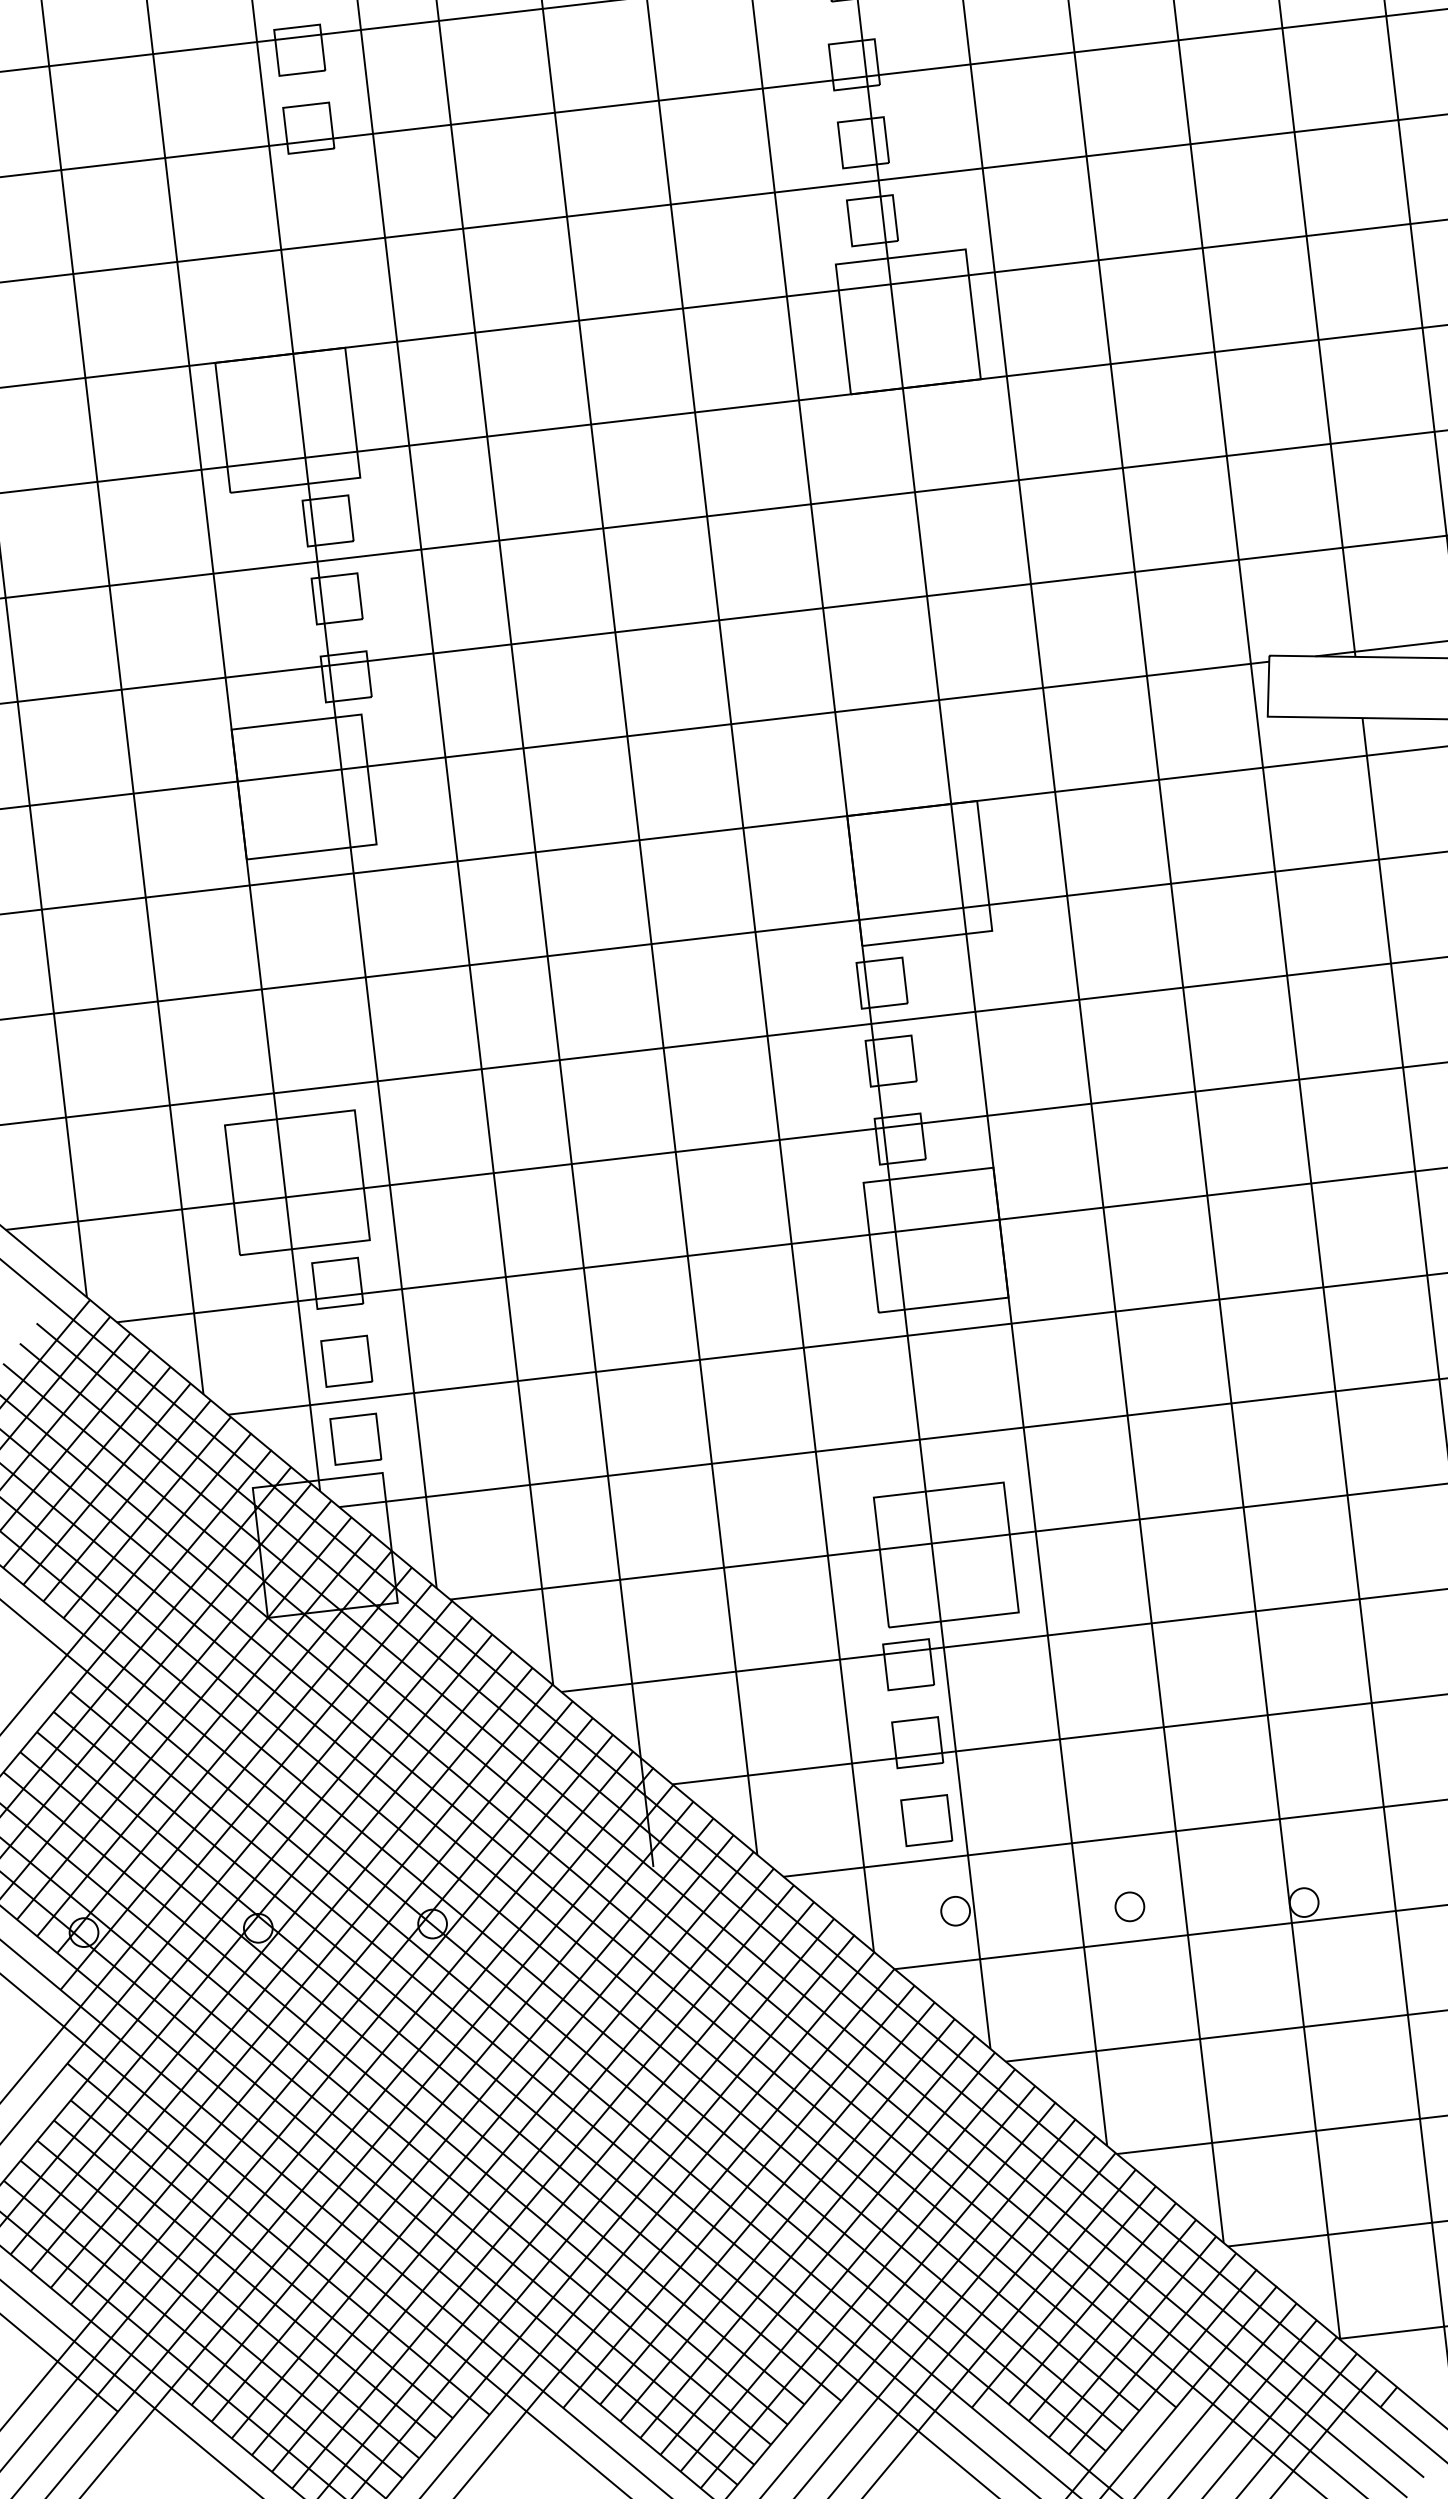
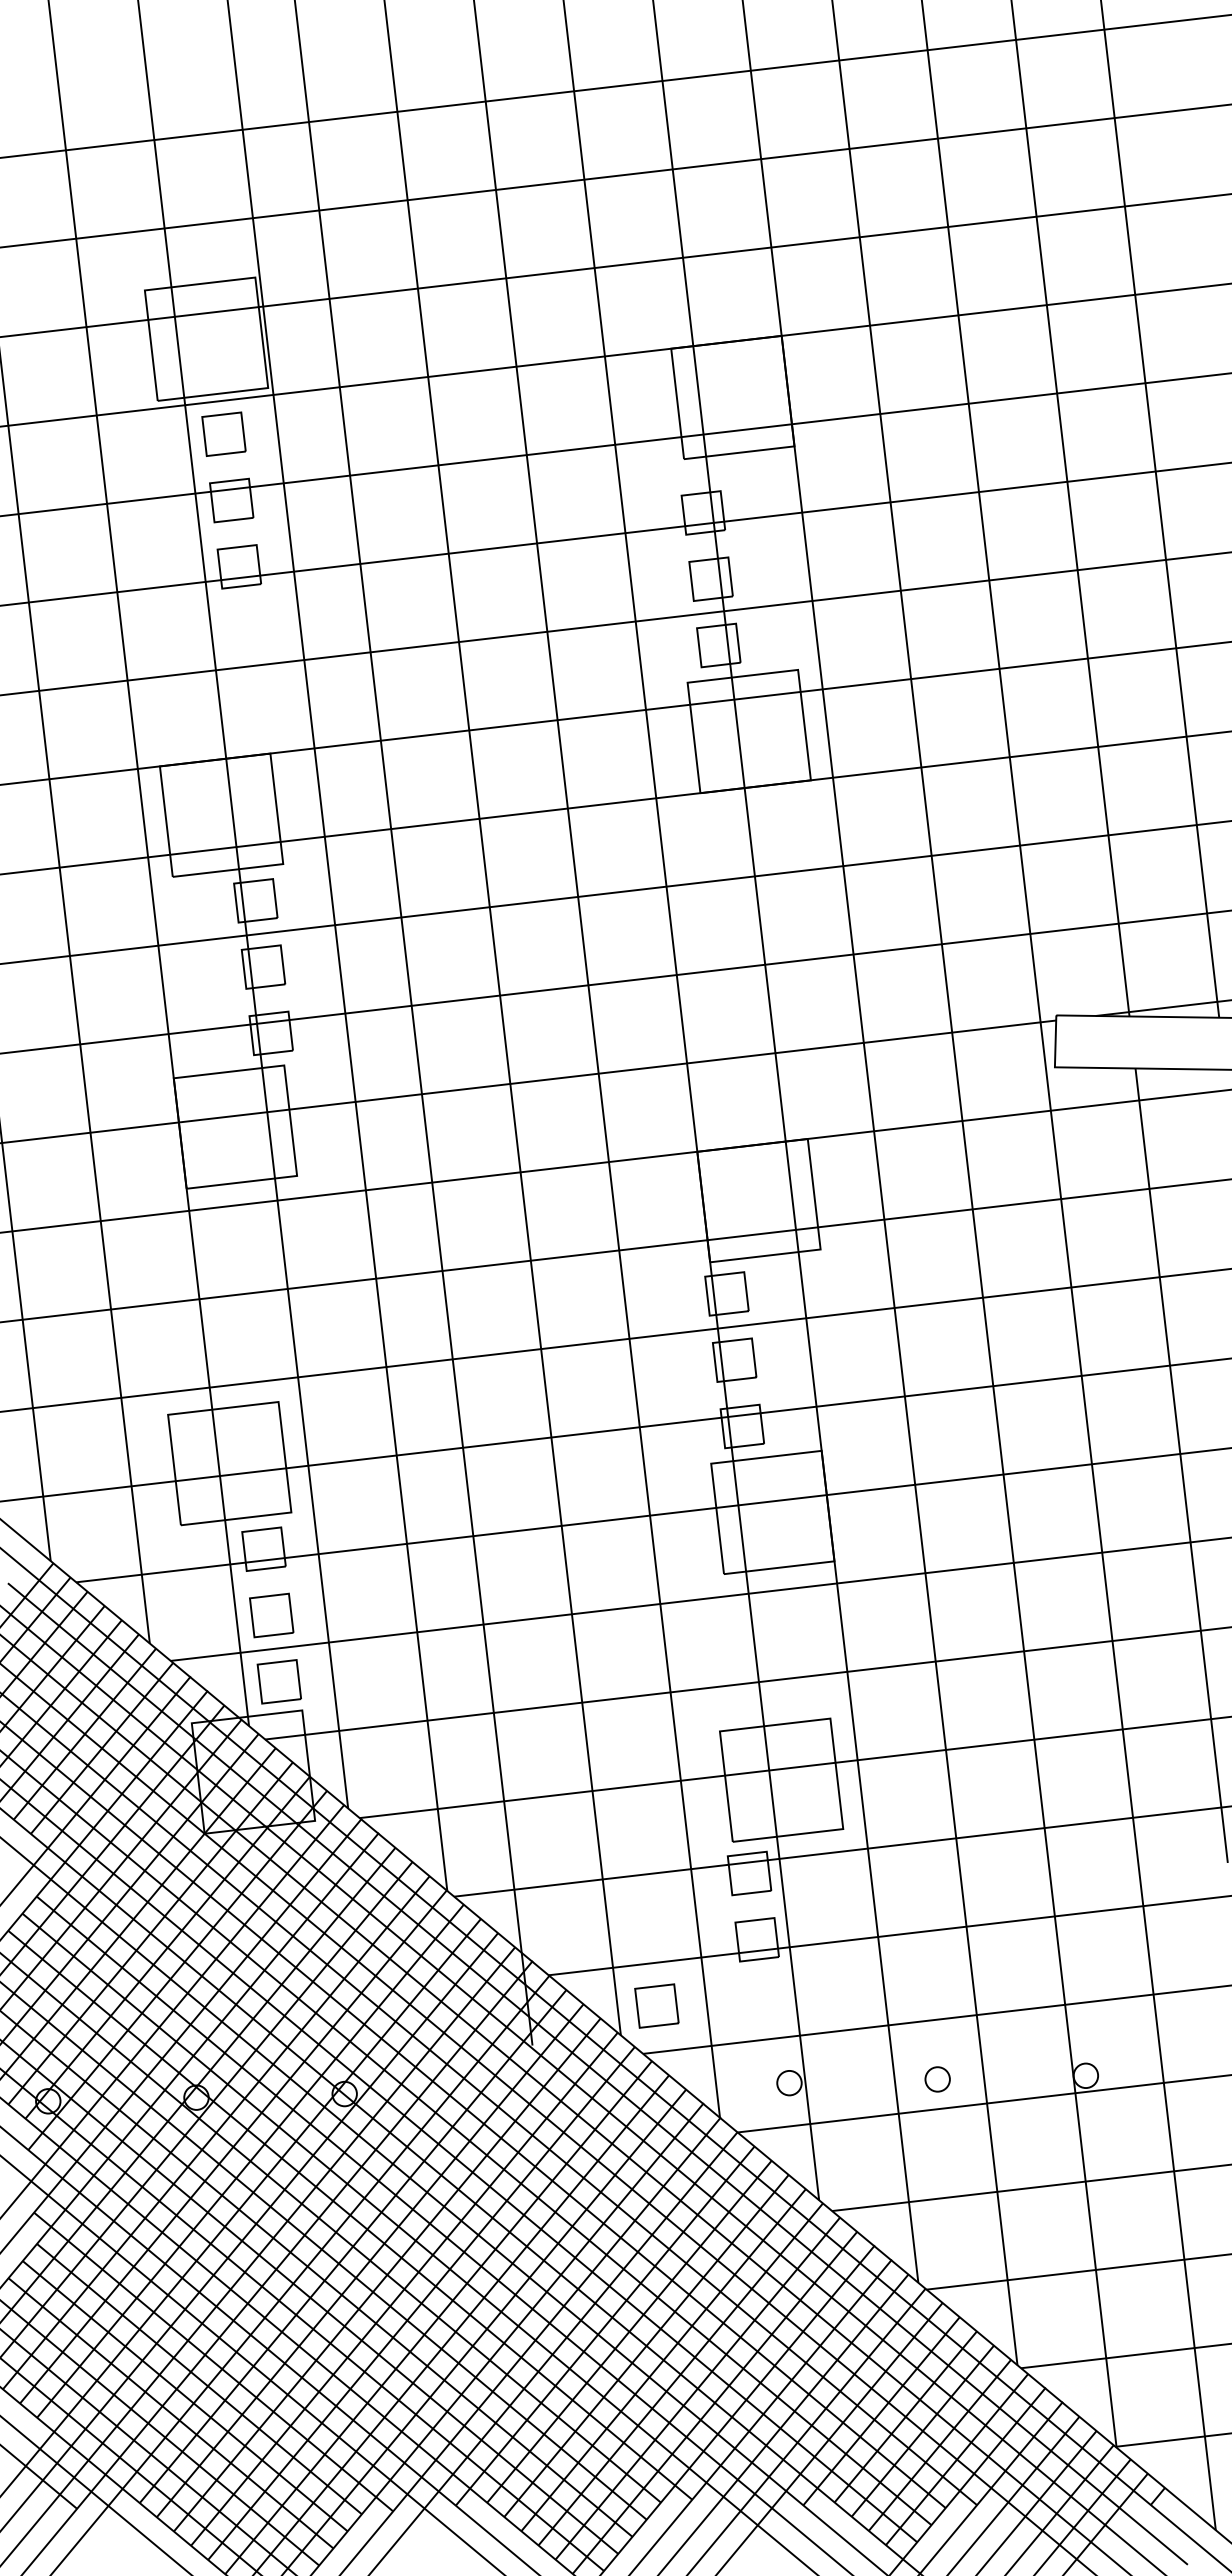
part: (926, 1819) -> (656, 2005), moved

